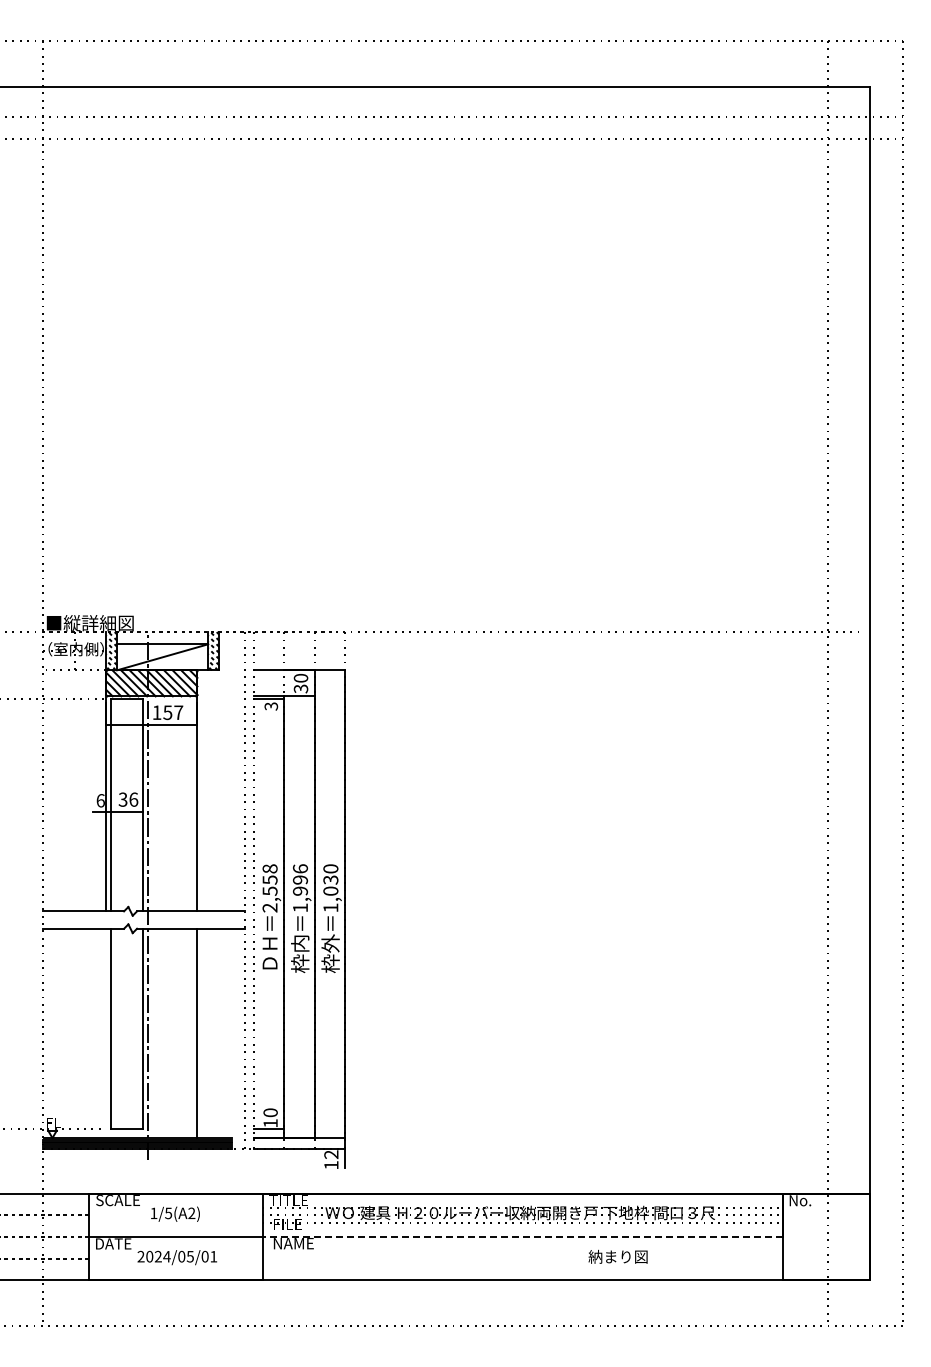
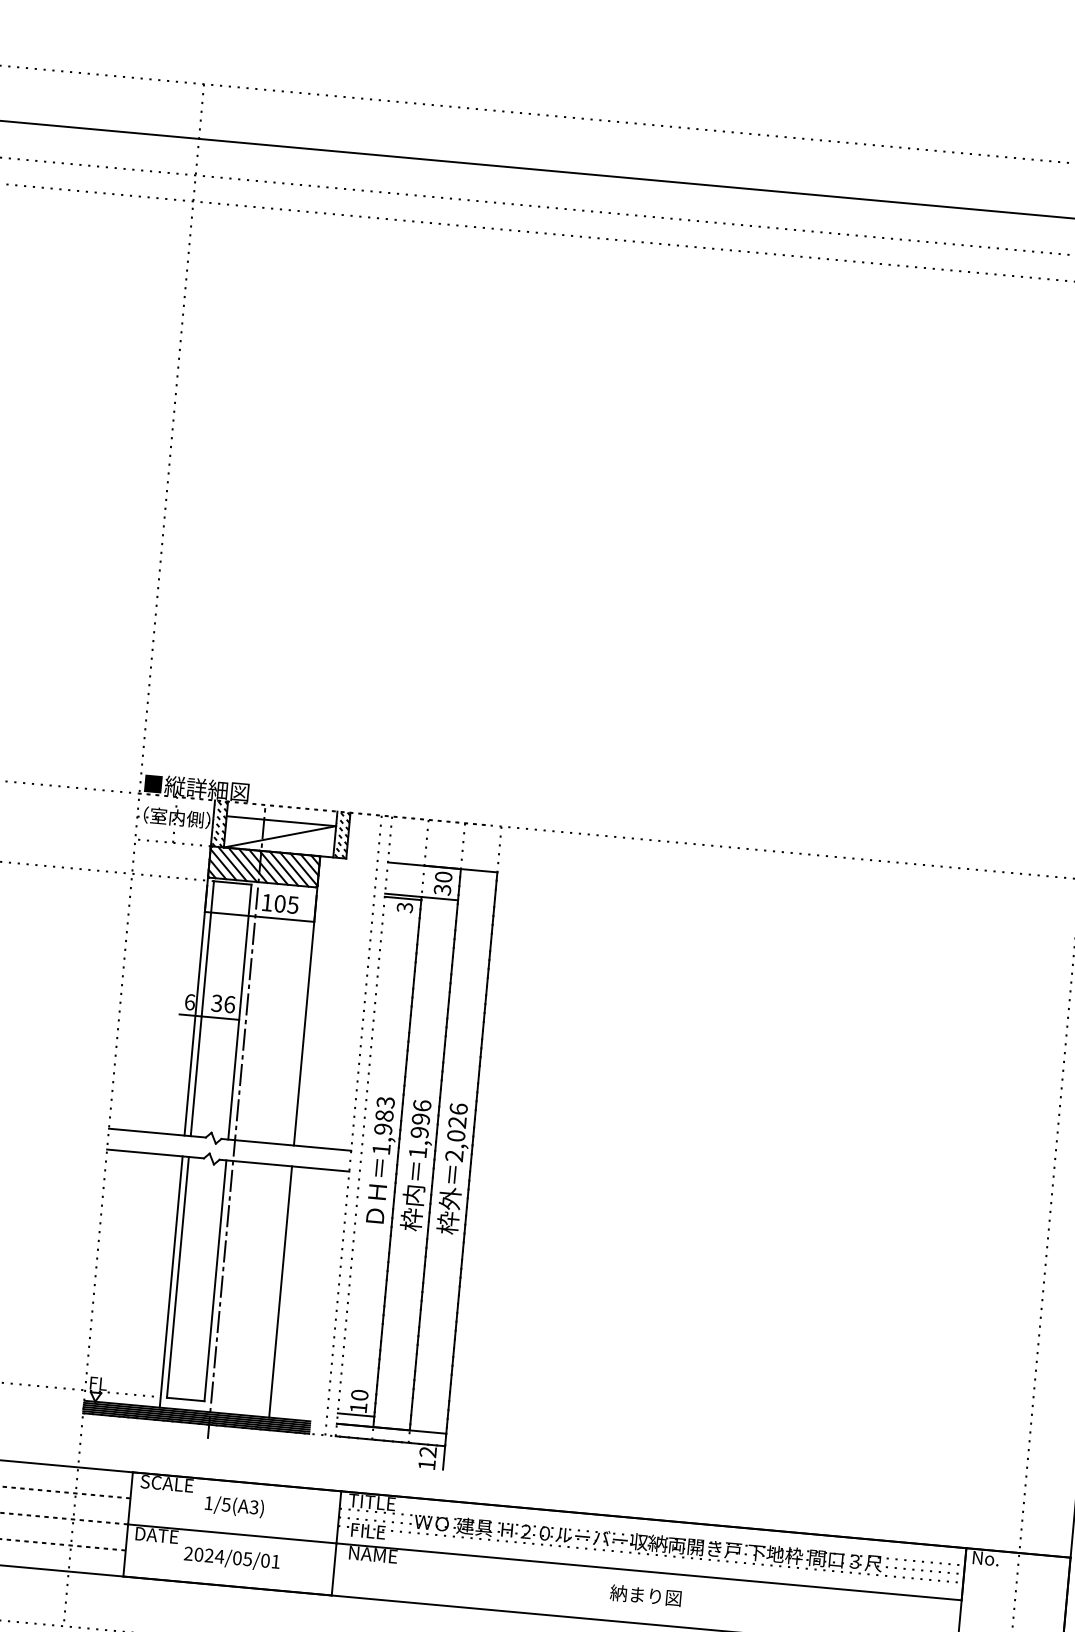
text: (173, 712) -> (286, 904), 157 -> 105
text: (269, 888) -> (382, 1125), 2,558 -> 1,983
text: (330, 888) -> (456, 1132), 1,030 -> 2,026
line: (106, 1033) -> (171, 1282), added
text: (191, 1213) -> (253, 1507), 1/5(A2) -> 1/5(A3)
line: (522, 1236) -> (648, 1571), dashed -> solid
text: (617, 1256) -> (645, 1595), moved

